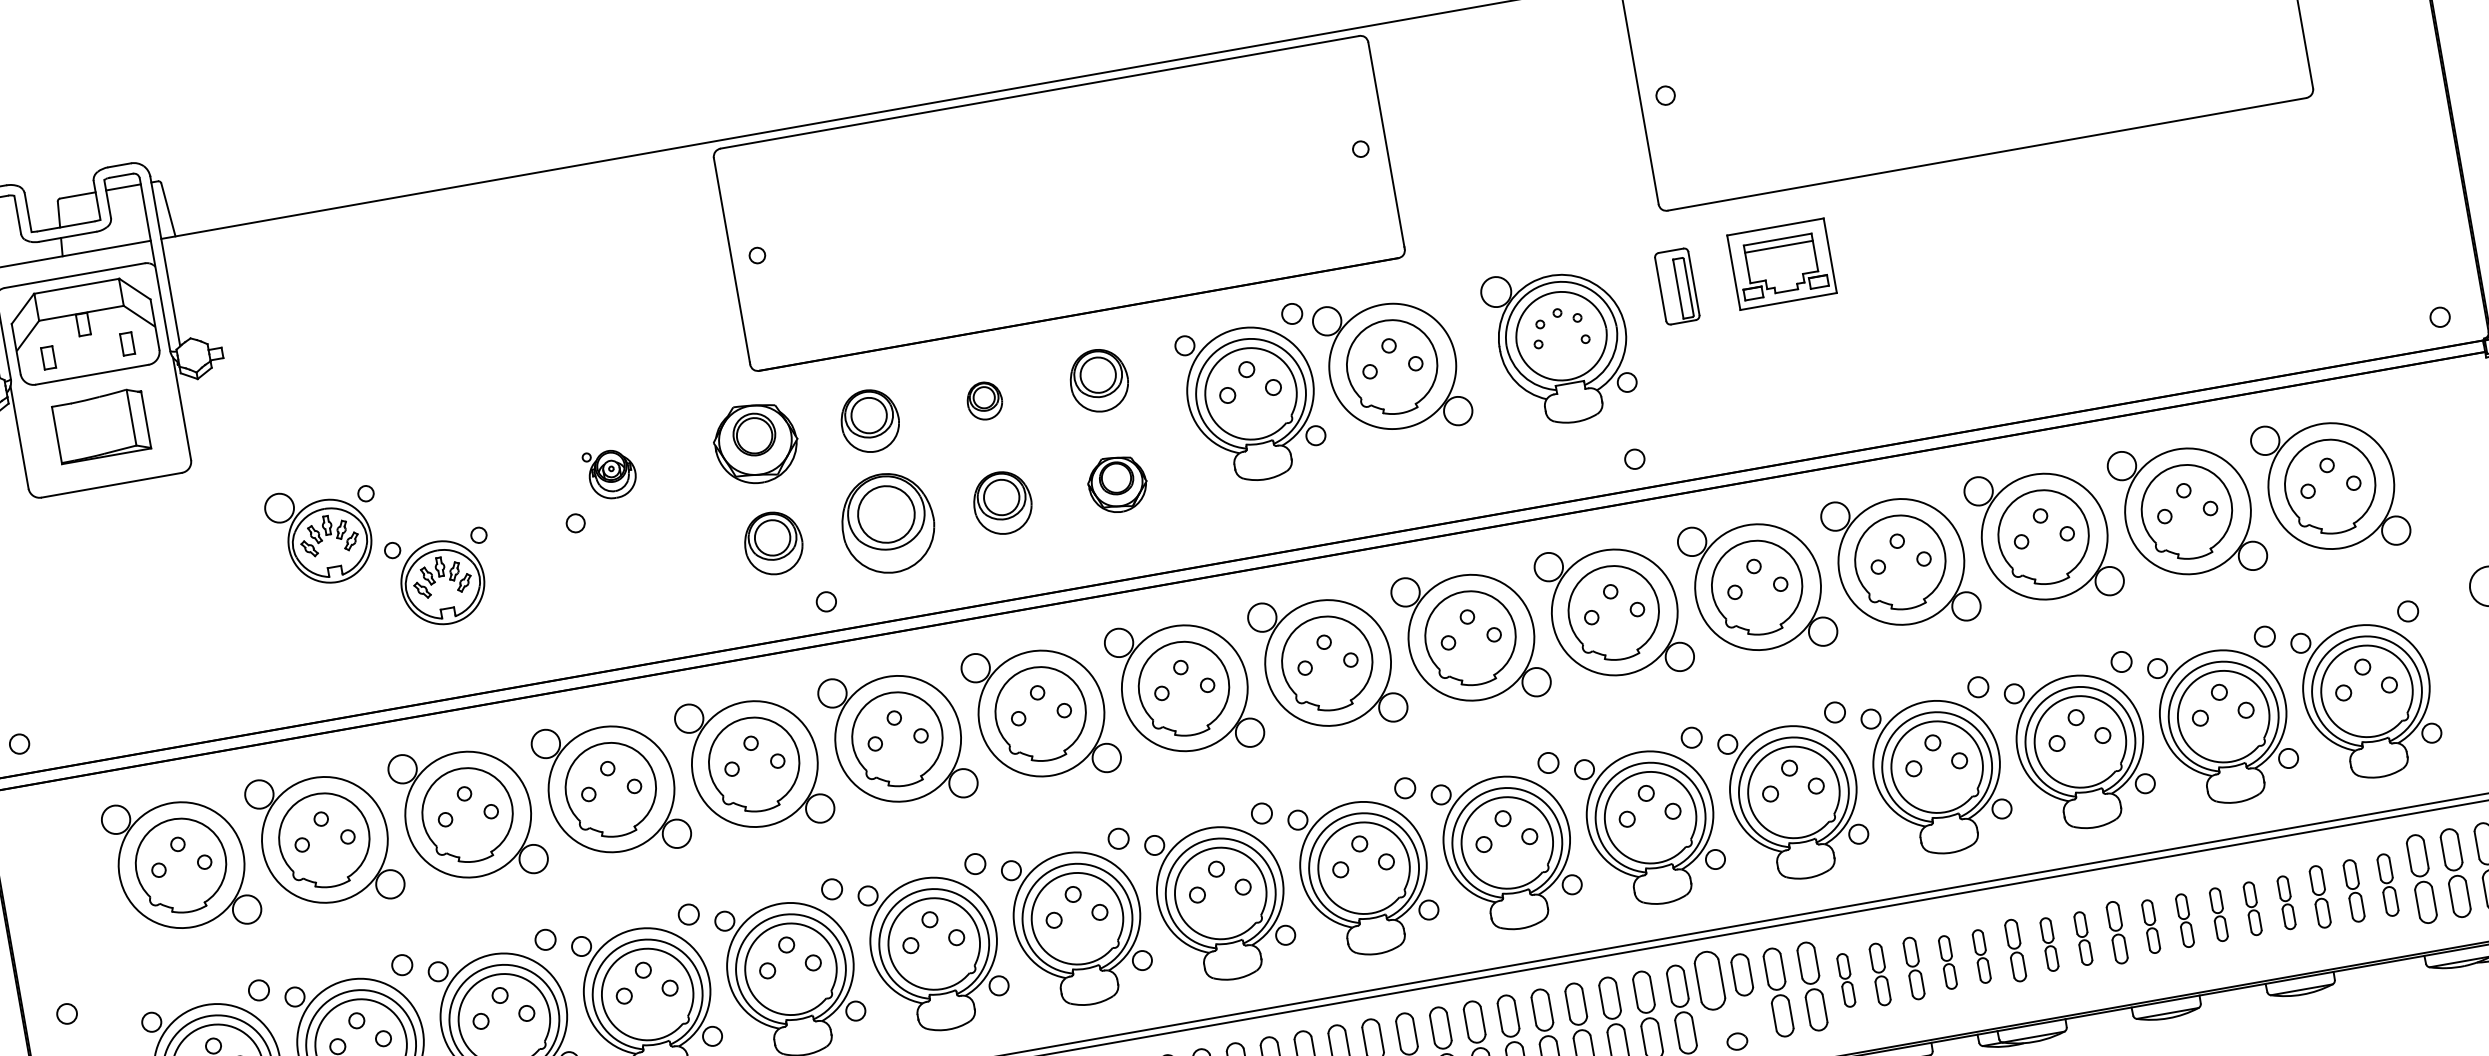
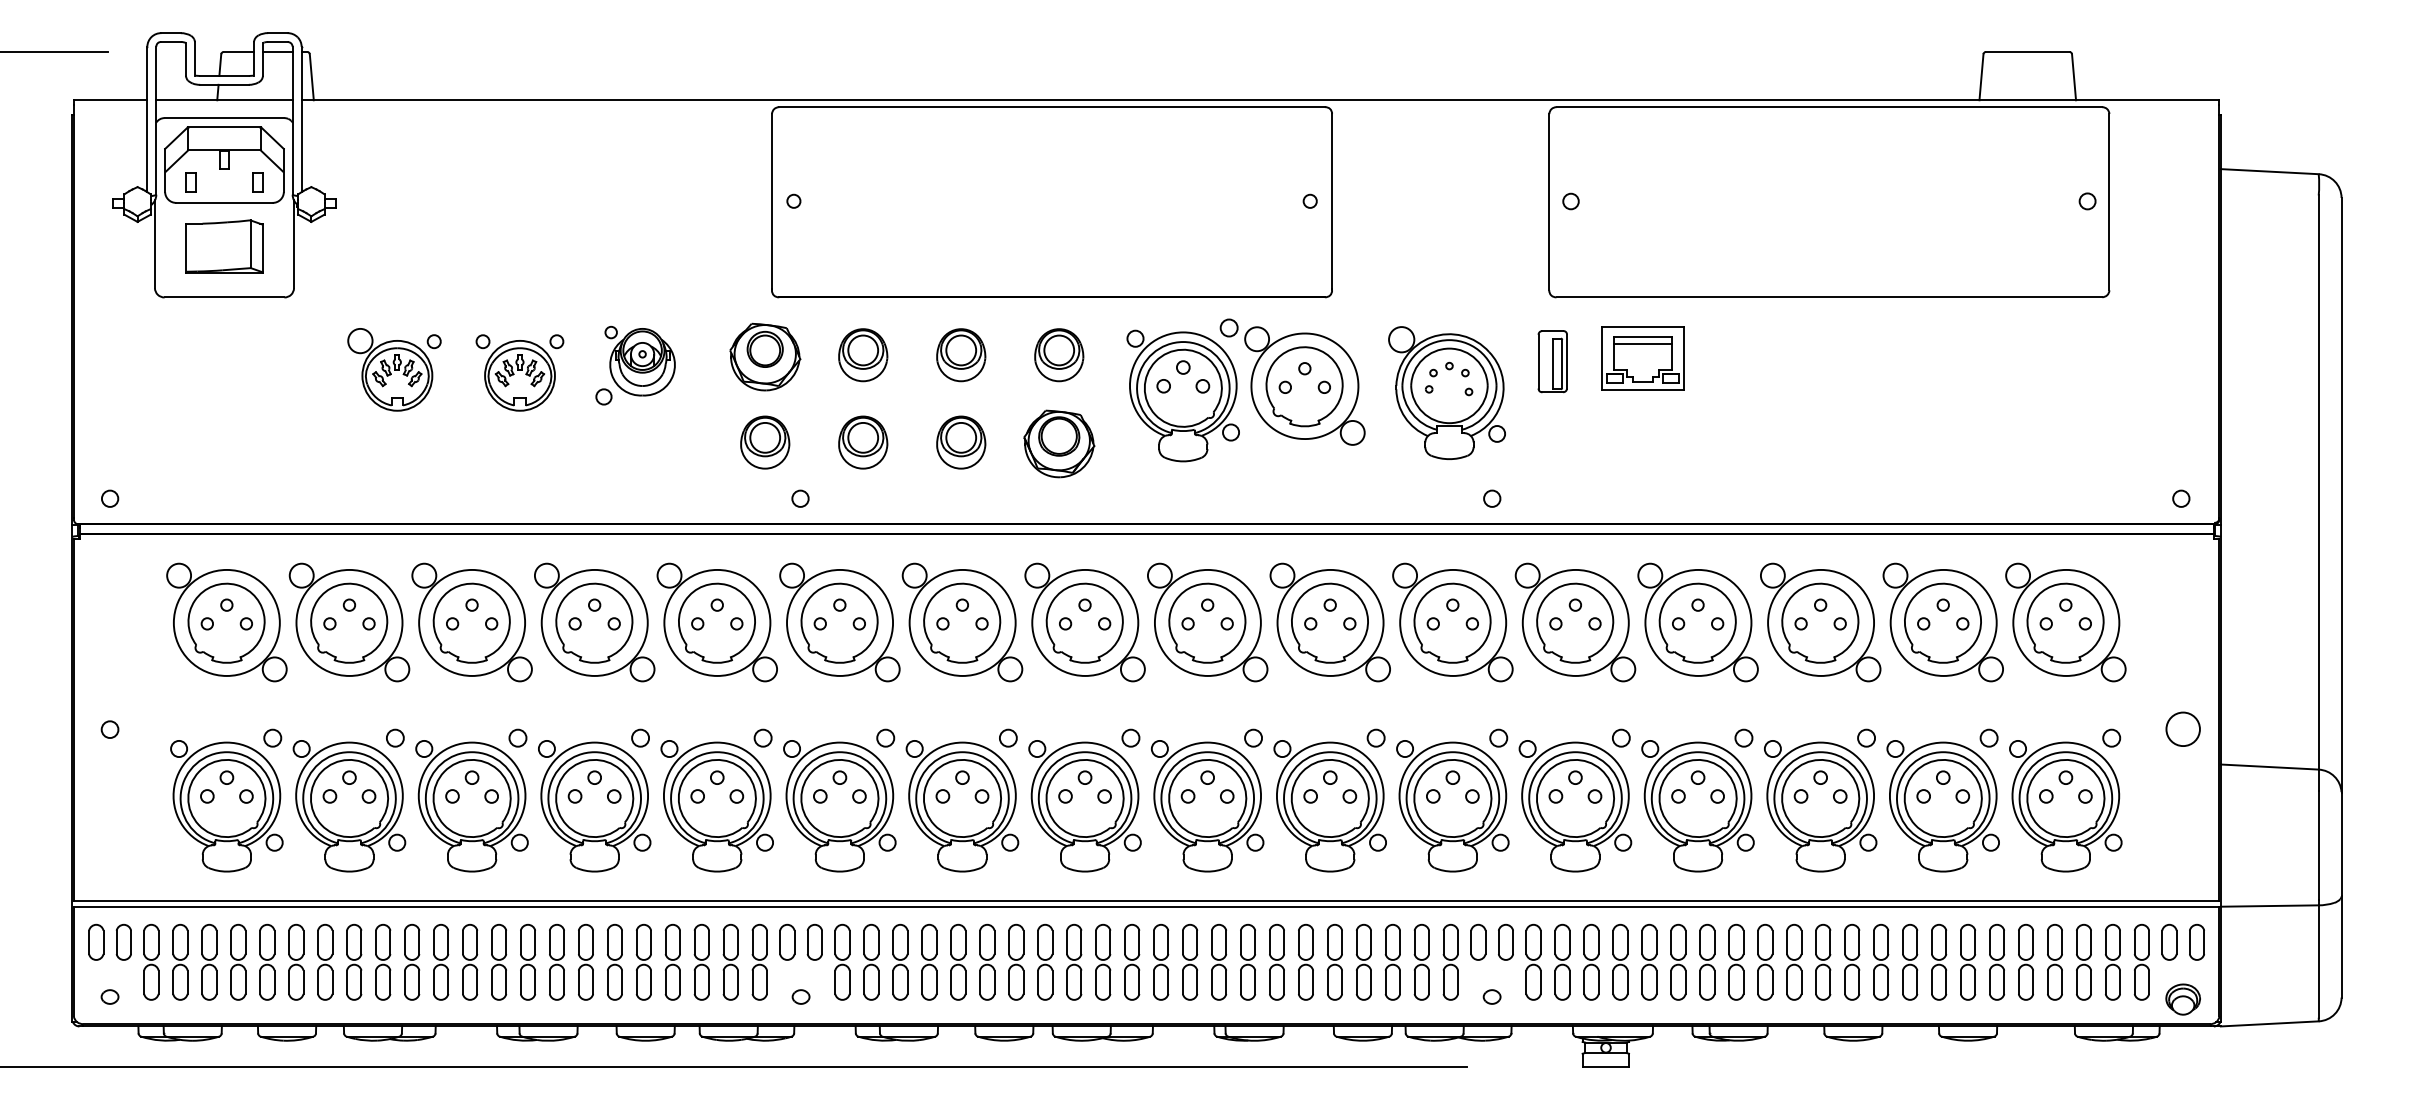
part: (985, 401) -> (961, 355), size x1.67
part: (609, 473) -> (639, 360), size x1.67
part: (1117, 483) -> (1059, 443), size x1.43
part: (888, 523) -> (863, 442), size x0.62
part: (441, 578) -> (519, 372), moved
part: (2387, 885) -> (2054, 962), size x1.43
part: (2353, 890) -> (2025, 961), size x1.43
part: (2319, 896) -> (1996, 961), size x1.43
part: (2286, 901) -> (1968, 961), size x1.67
part: (2252, 907) -> (1939, 961), size x1.67
part: (2218, 913) -> (1910, 961), size x1.67
part: (2185, 919) -> (1881, 961), size x1.67
part: (2151, 925) -> (1852, 961), size x1.67
part: (2117, 931) -> (1823, 961), size x1.43
part: (2083, 937) -> (1794, 961), size x1.67
part: (2049, 943) -> (1765, 961), size x1.67
part: (2015, 949) -> (1736, 961), size x1.43
part: (1981, 955) -> (1707, 961), size x1.67
part: (1947, 961) -> (1678, 961), size x1.67
part: (1913, 967) -> (1649, 961), size x1.43
part: (1880, 973) -> (1620, 961), size x1.43
part: (1709, 979) -> (1478, 941), size x0.71
part: (1846, 979) -> (1591, 961), size x1.67

